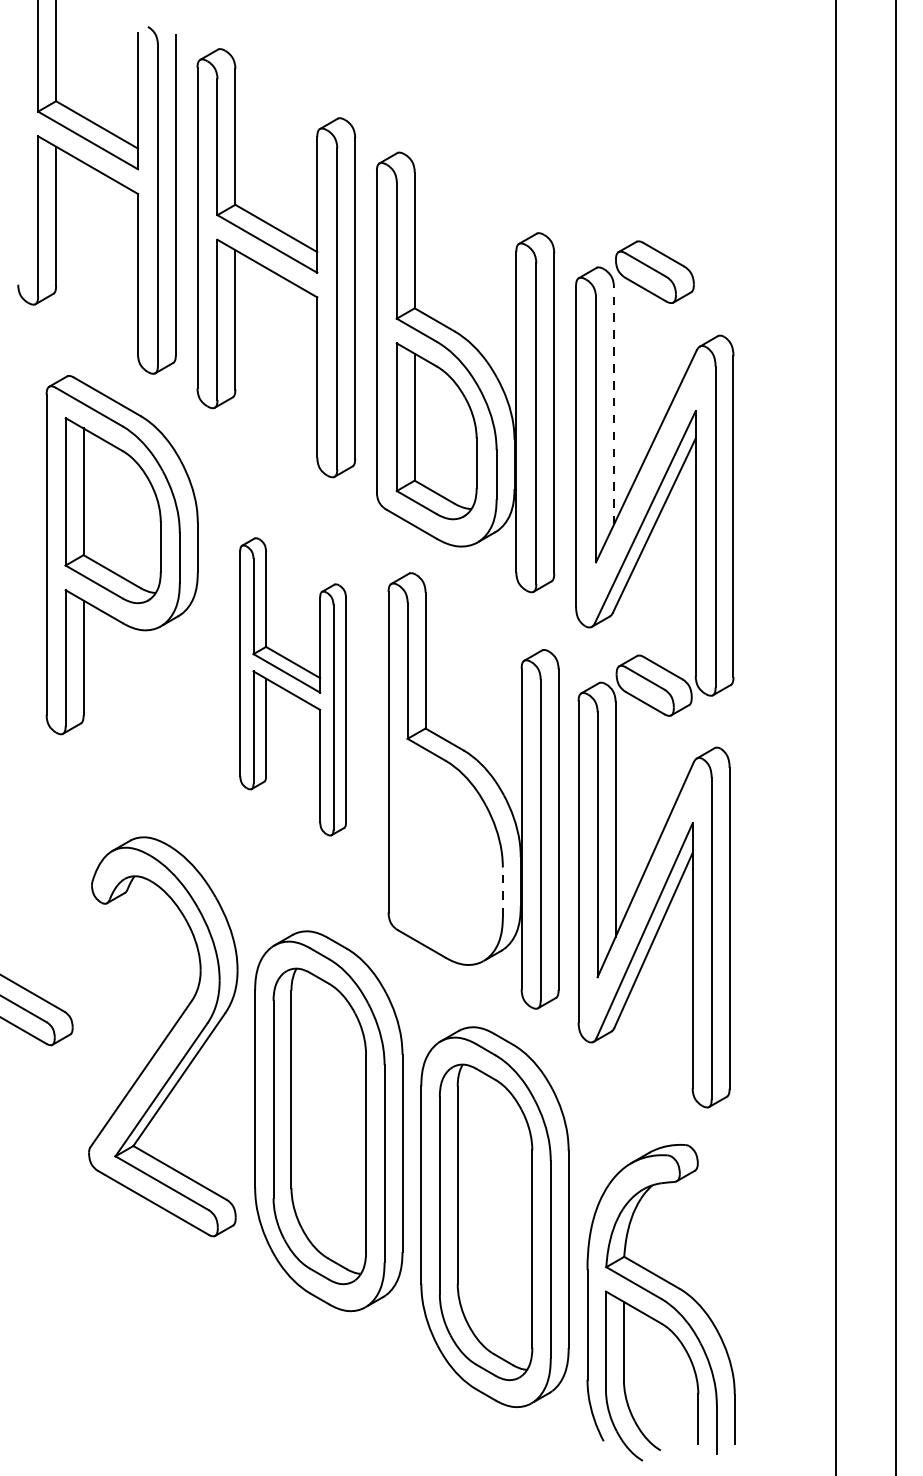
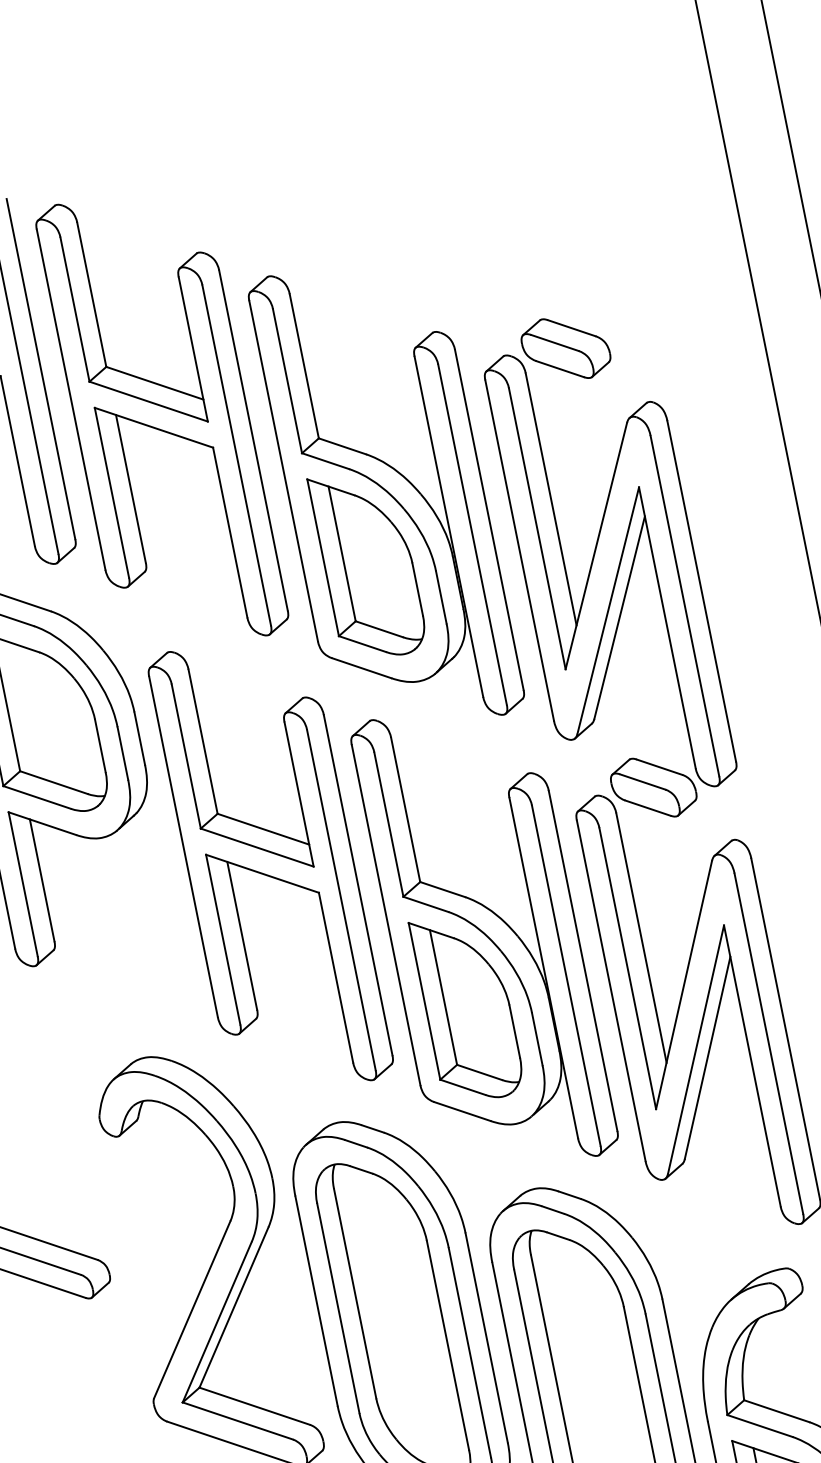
line: (613, 405) -> (550, 498), dashed -> solid
part: (292, 686) -> (270, 865), size x1.43
part: (445, 850) -> (467, 1007), added
line: (502, 892) -> (536, 1039), dashed -> solid

